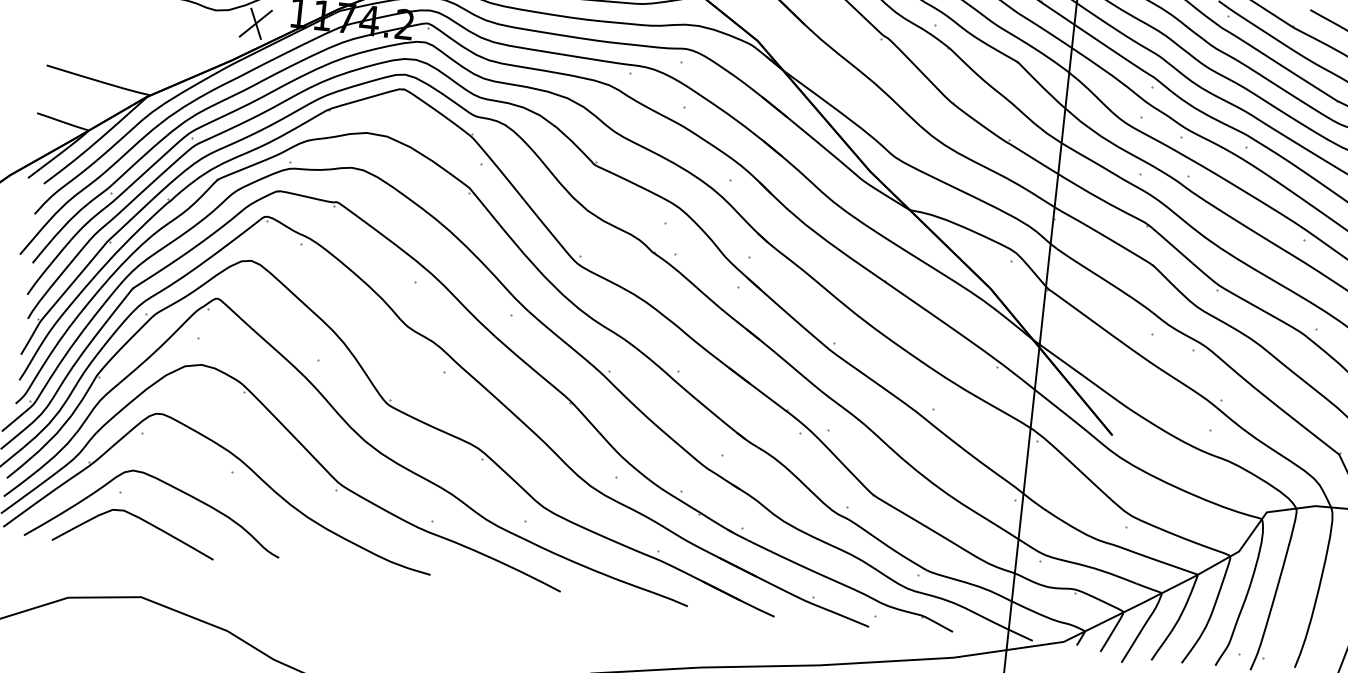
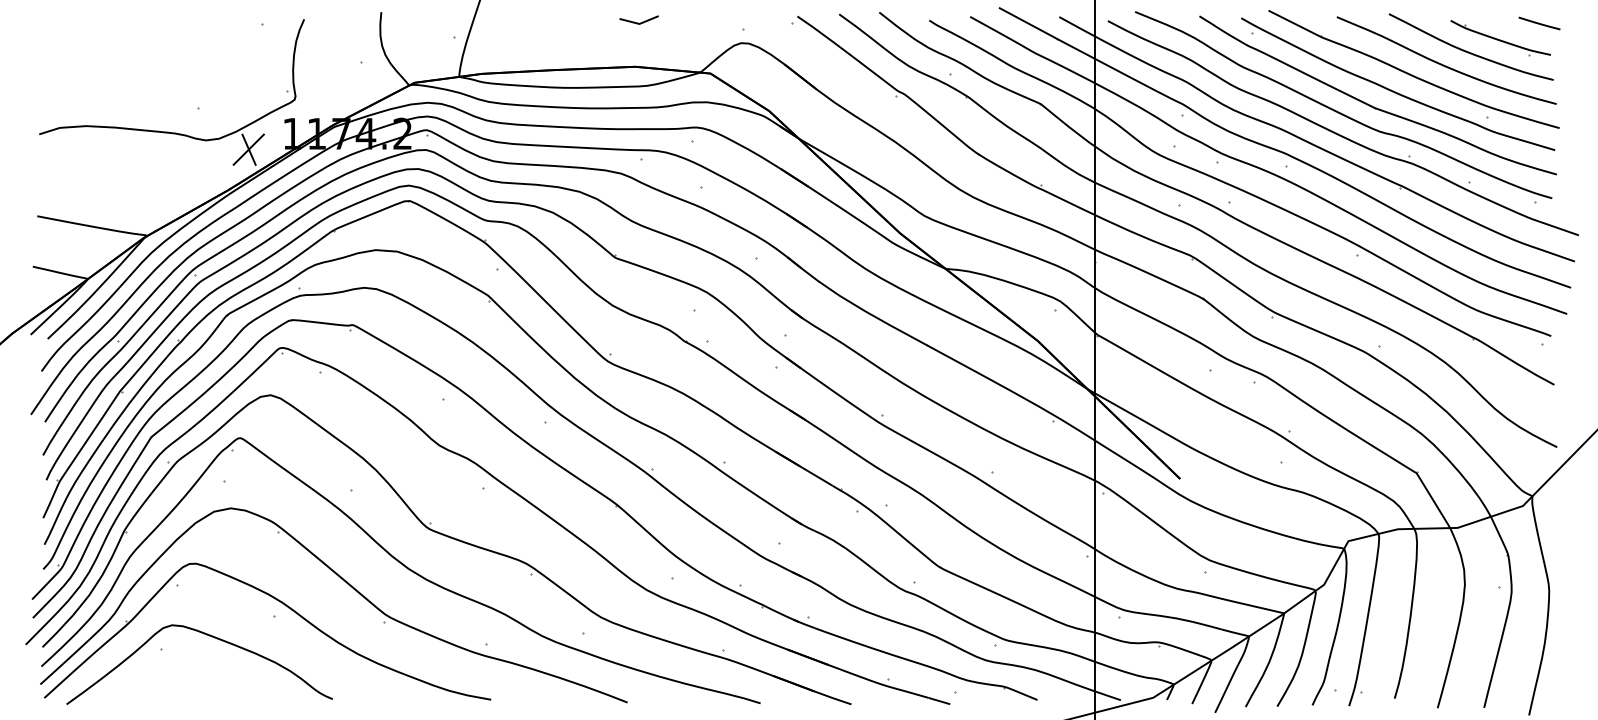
curve: (140, 520) -> (185, 675), removed

